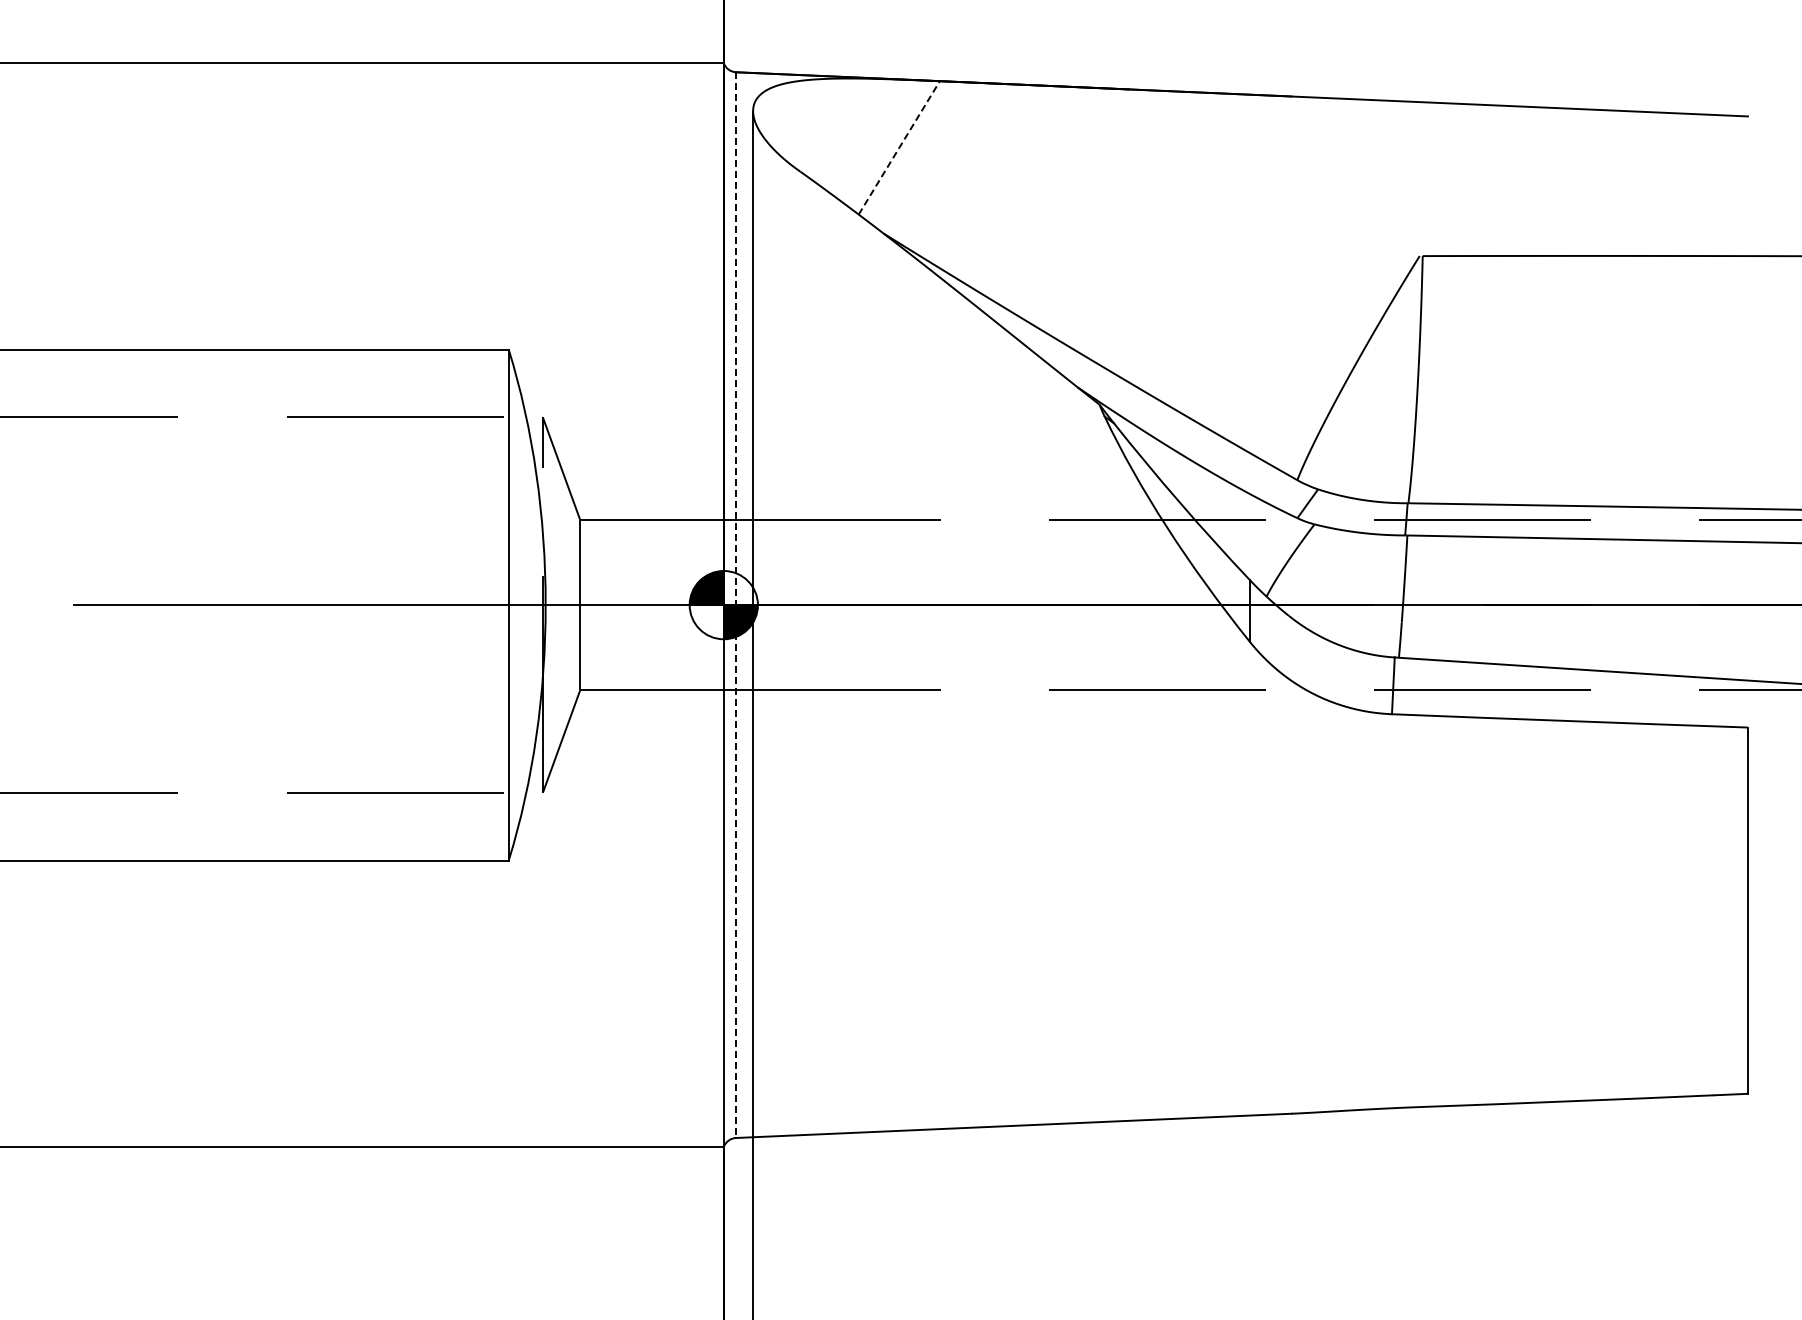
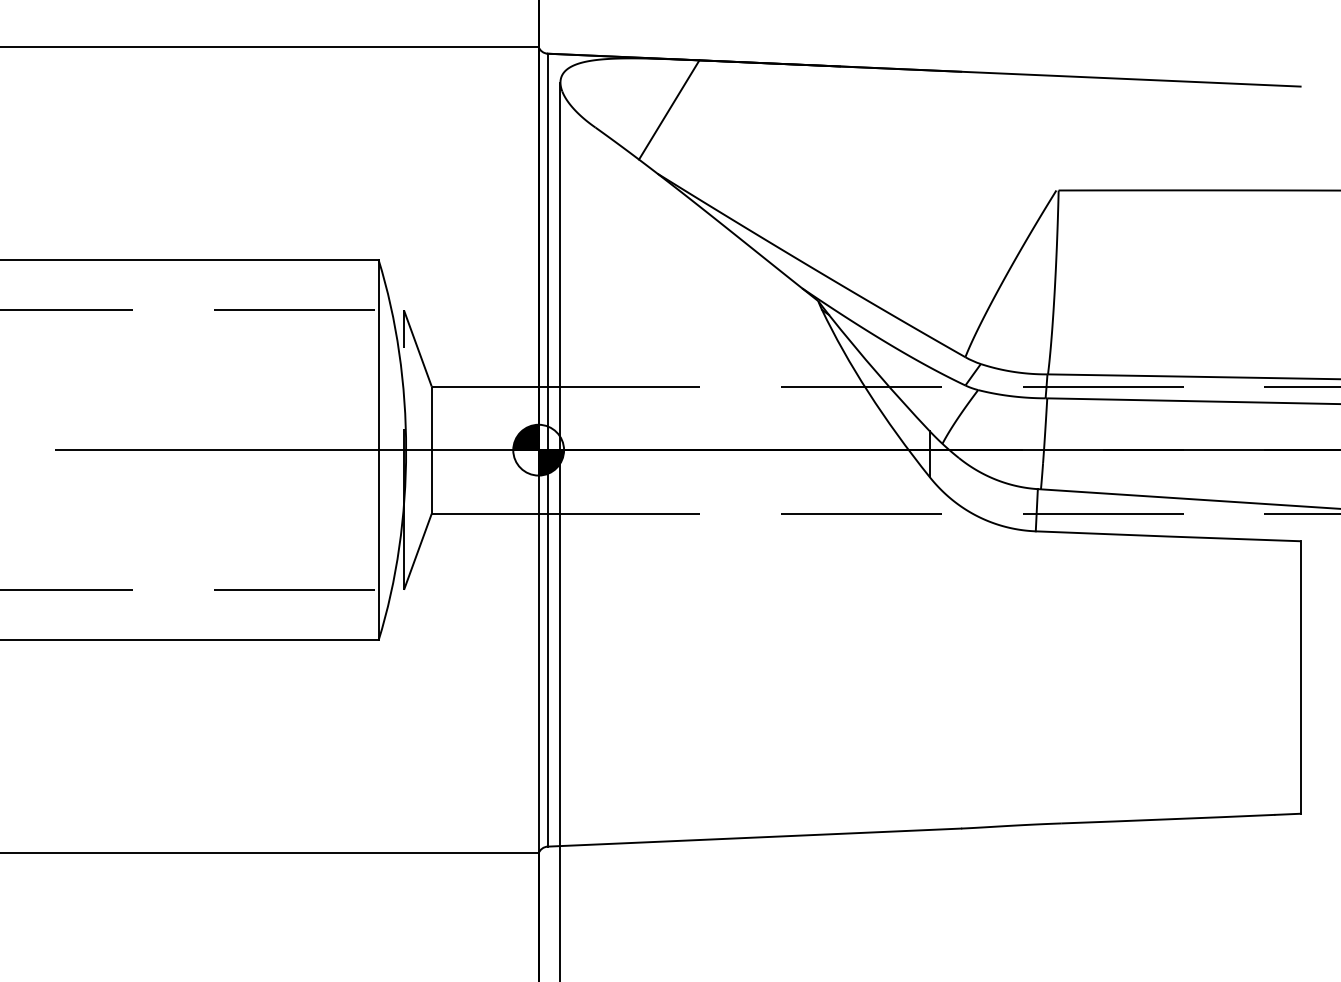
line: (899, 147) -> (669, 109), dashed -> solid
line: (736, 605) -> (548, 450), dashed -> solid

